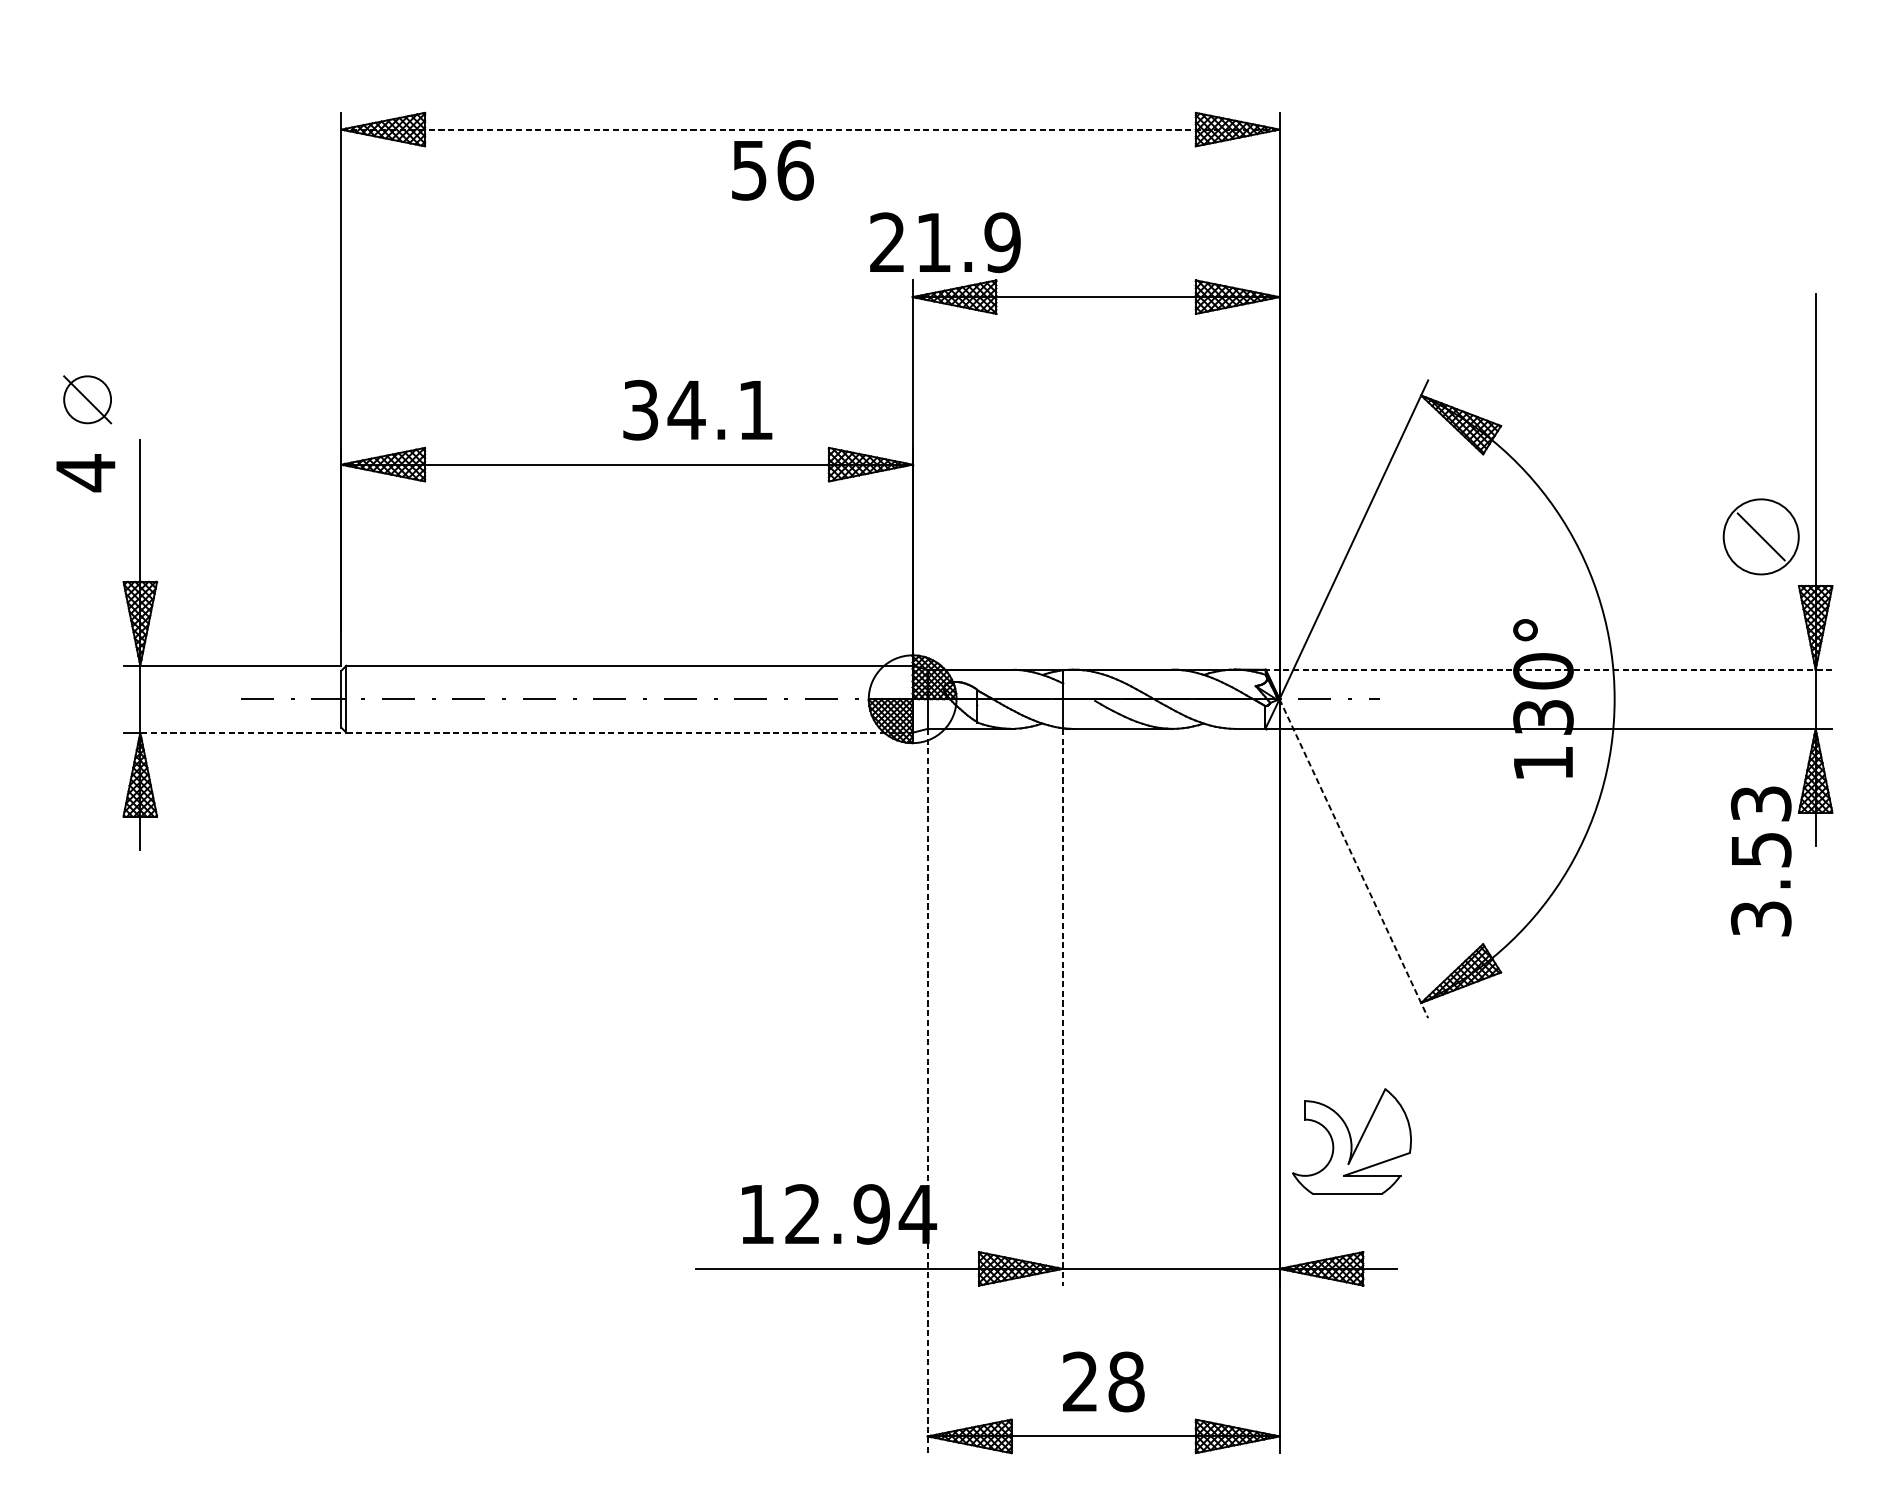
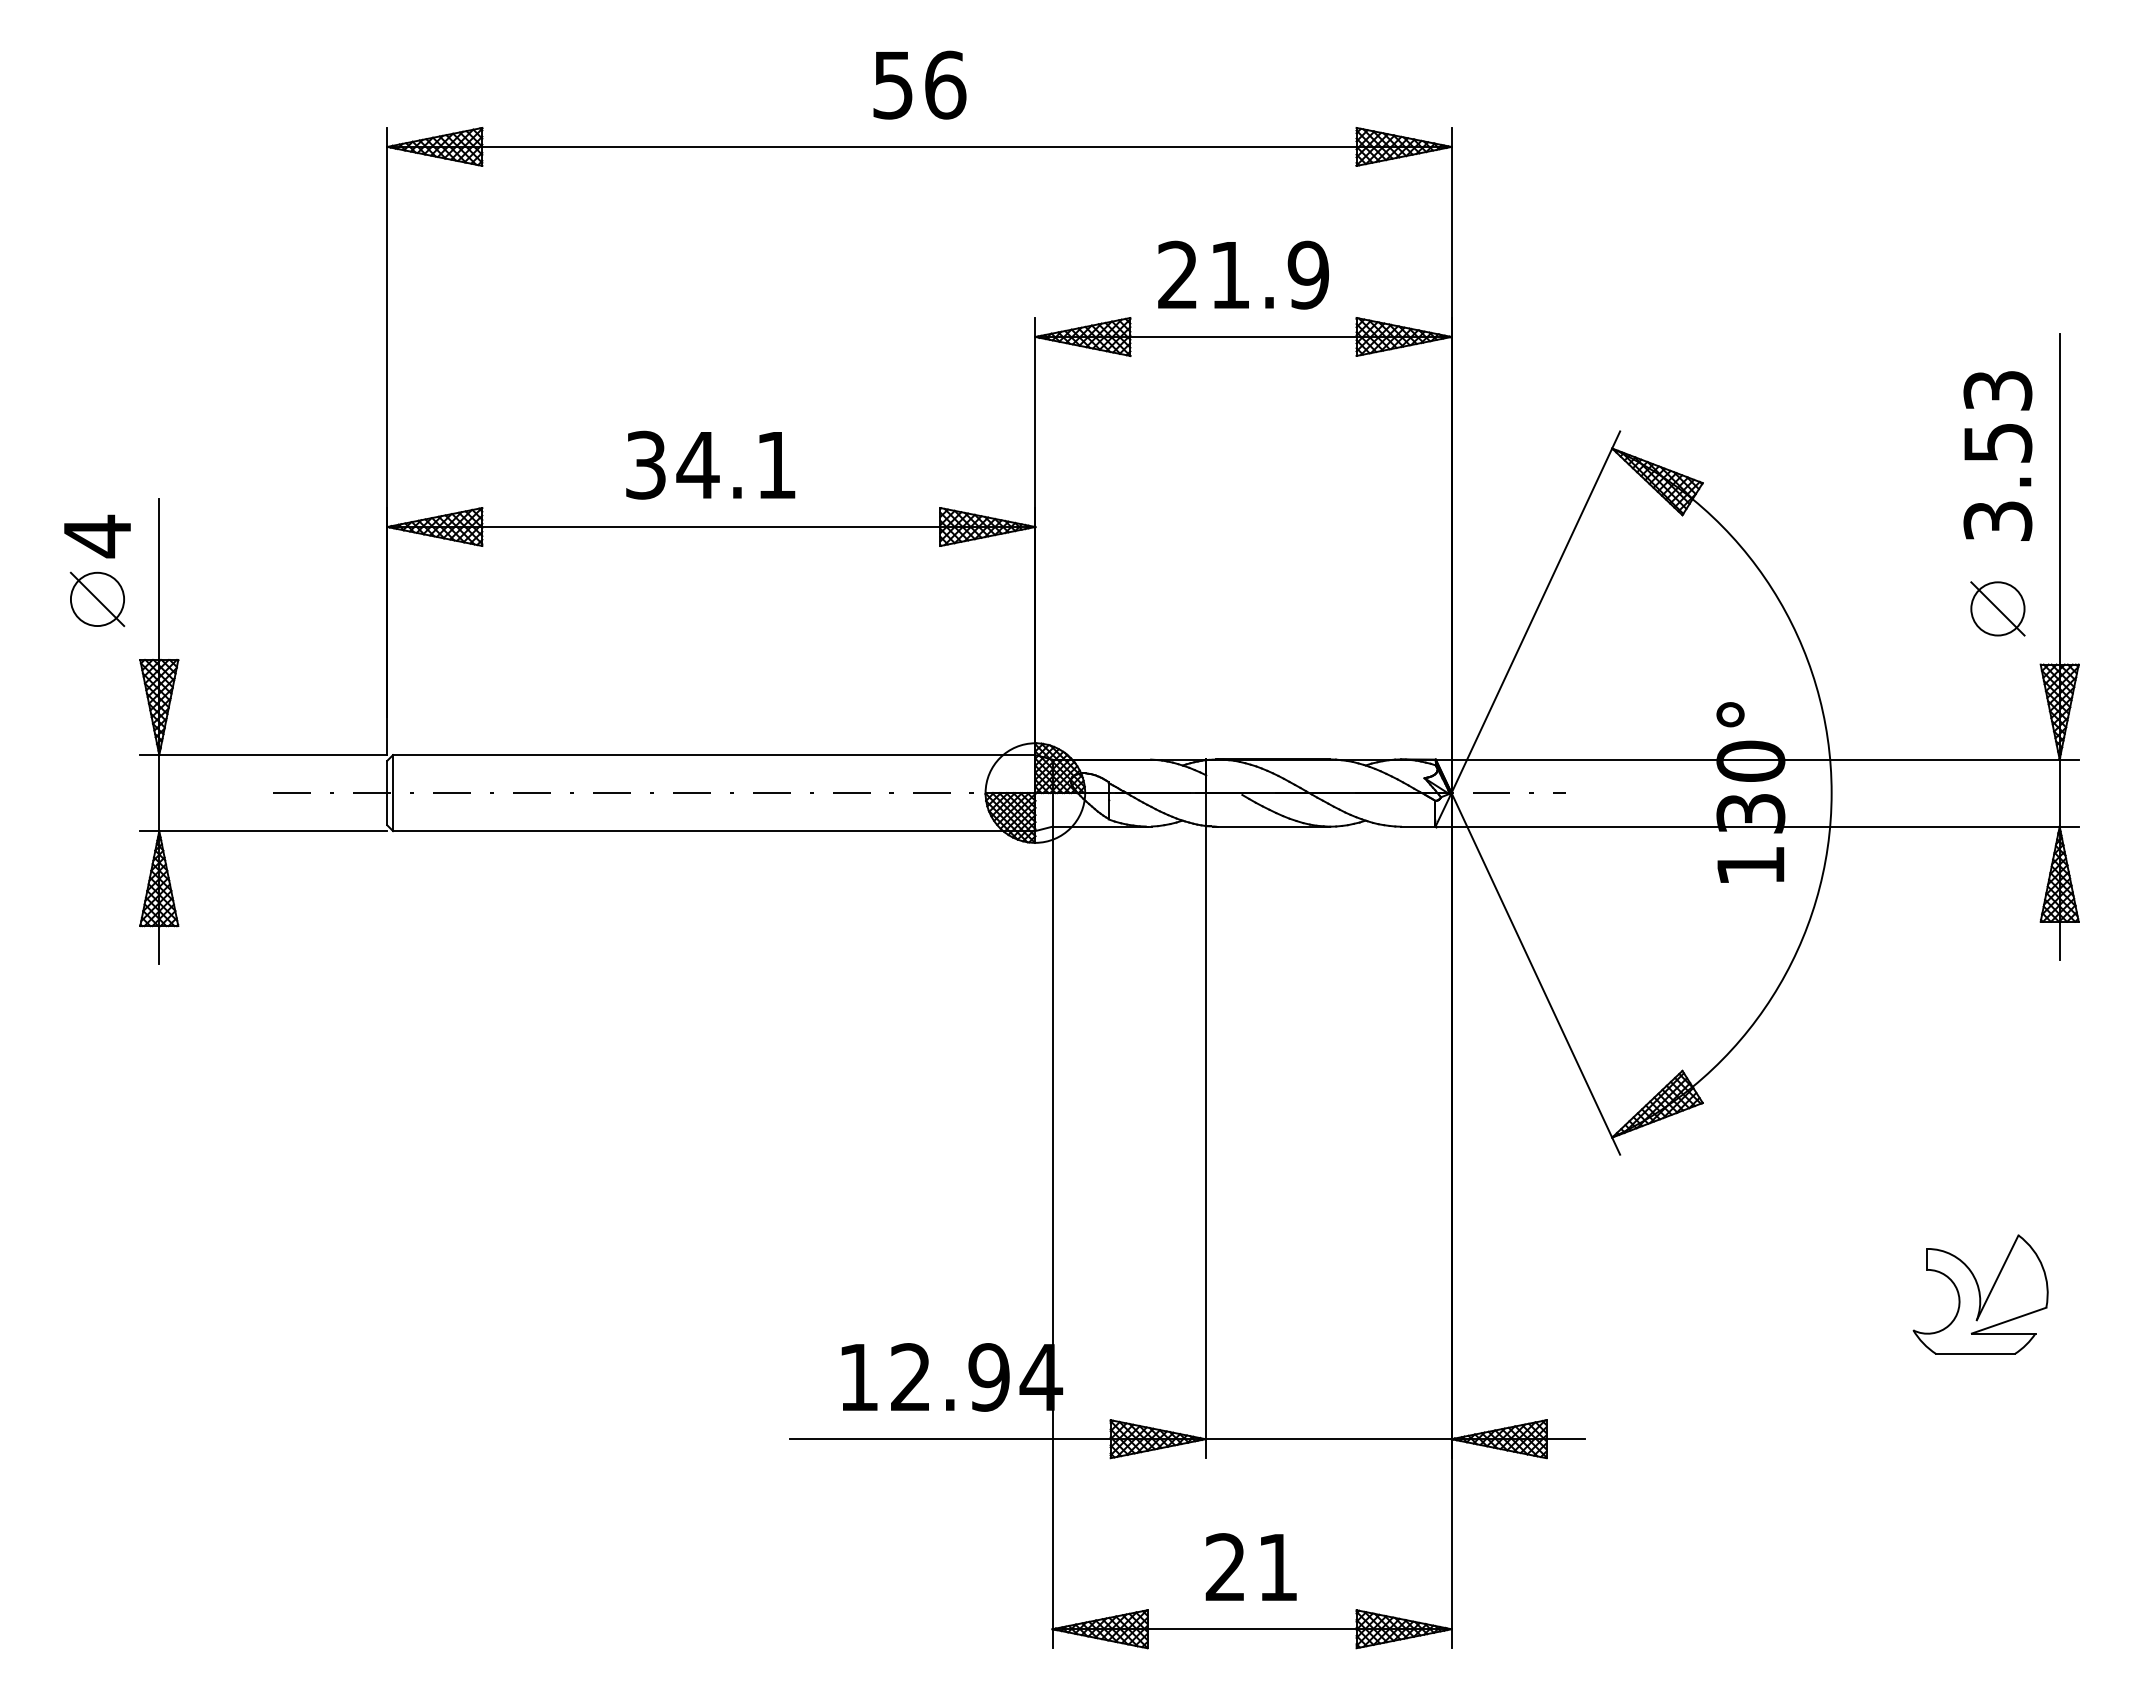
line: (810, 129) -> (919, 146), dashed -> solid
text: (772, 169) -> (919, 84), moved
text: (945, 242) -> (1243, 274), moved
part: (87, 399) -> (97, 599), moved
text: (697, 409) -> (710, 464), moved
circle: (1760, 536) -> (1997, 608), size x0.62
line: (1548, 669) -> (1756, 759), dashed -> solid
line: (240, 733) -> (272, 831), dashed -> solid
line: (629, 733) -> (714, 831), dashed -> solid
line: (1353, 858) -> (1535, 973), dashed -> solid
text: (1760, 860) -> (1997, 455), moved
line: (1062, 1007) -> (1205, 1142), dashed -> solid
line: (927, 1091) -> (1052, 1237), dashed -> solid
part: (1351, 1141) -> (1980, 1294), moved
text: (1126, 1381) -> (1277, 1567), 28 -> 21

